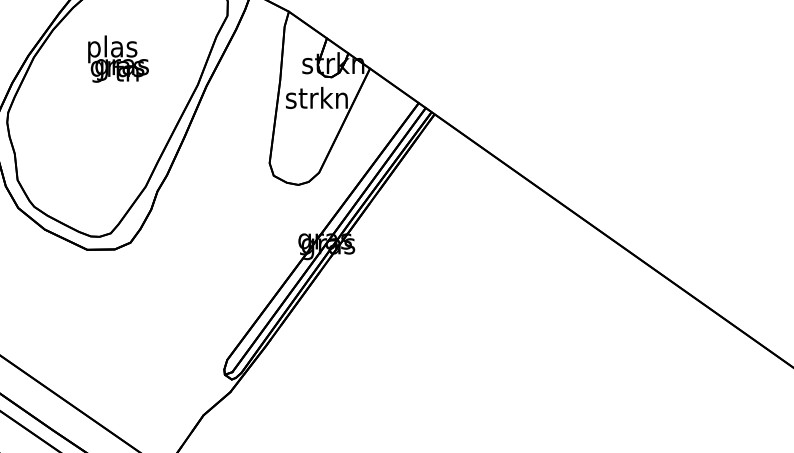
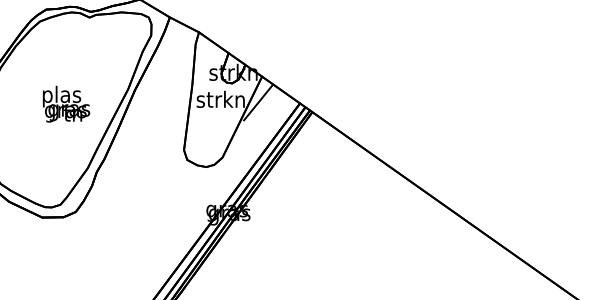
text: (118, 58) -> (66, 103), moved
line: (365, 101) -> (258, 102), added

